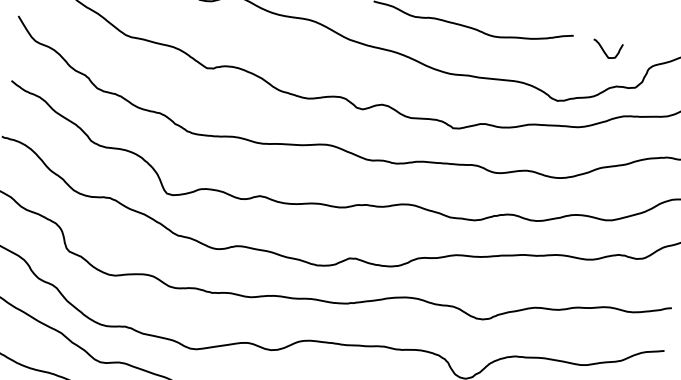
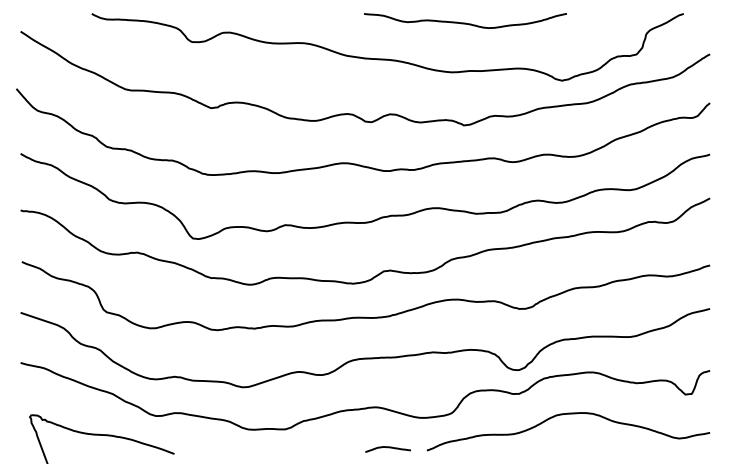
curve: (605, 51) -> (600, 23), removed

